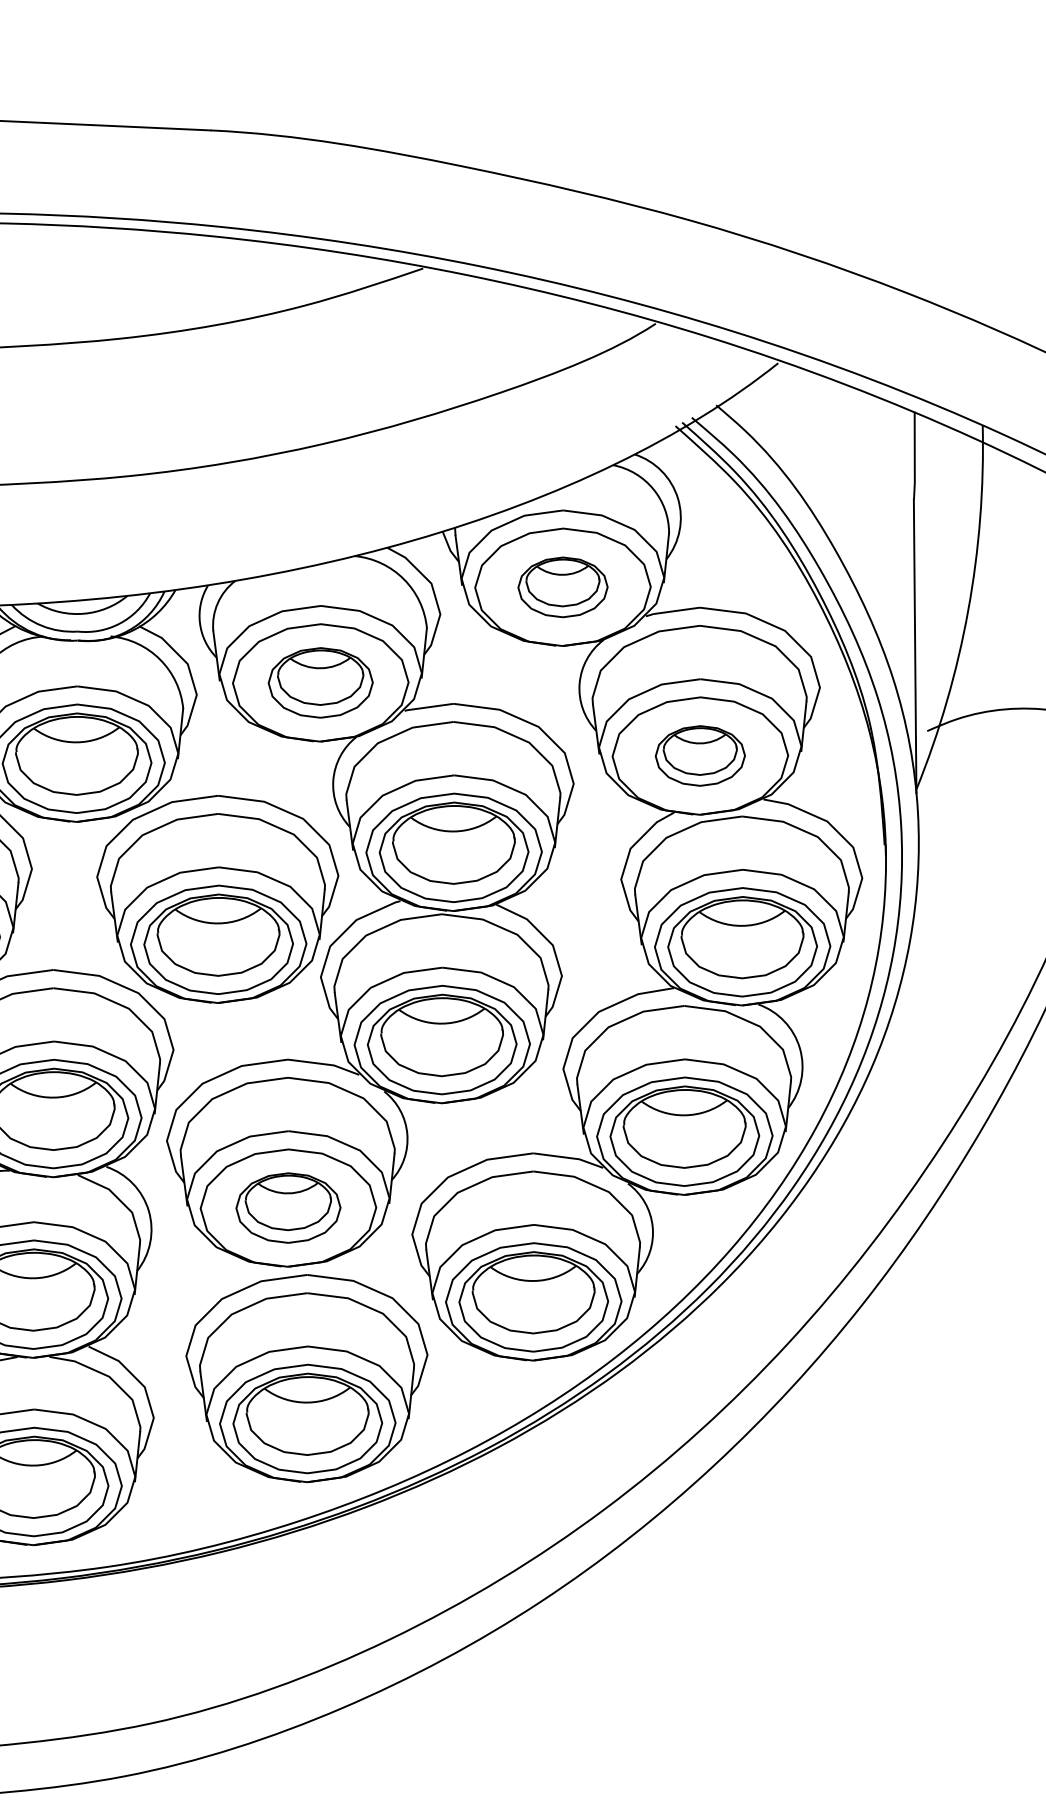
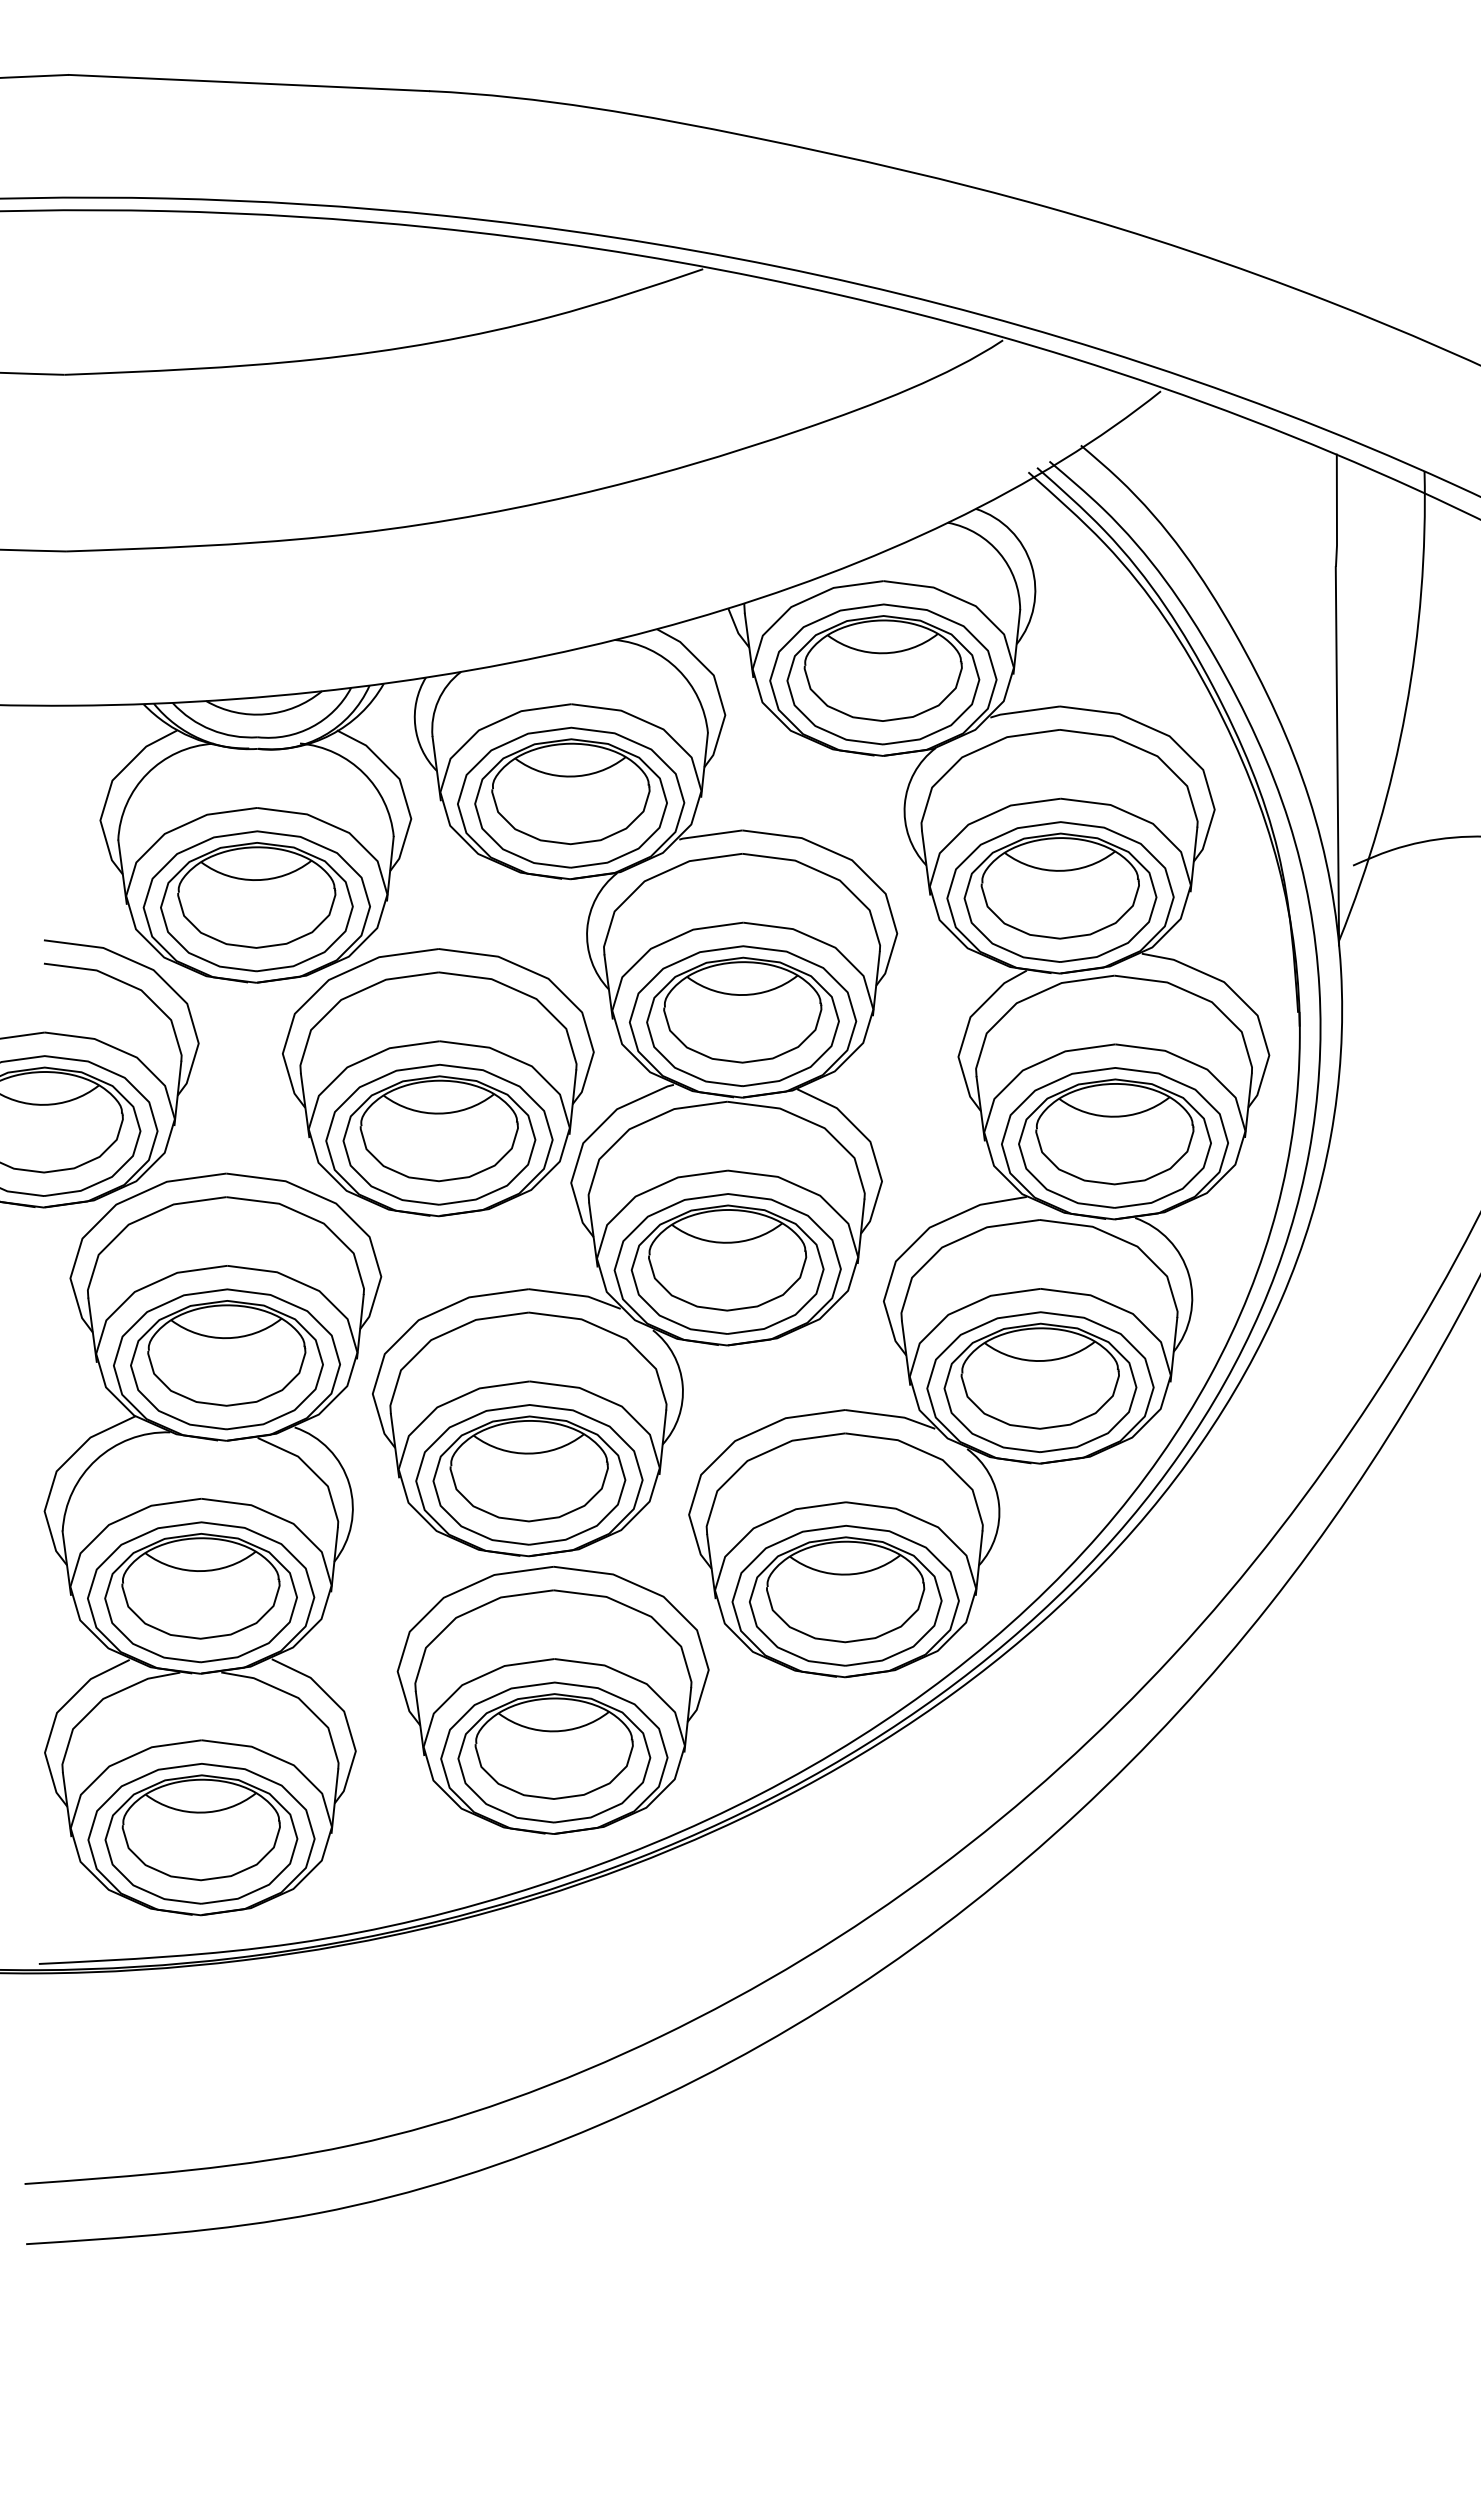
part: (563, 587) -> (883, 680), size x1.67
part: (320, 682) -> (570, 803), size x1.43
part: (700, 755) -> (1060, 897), size x1.67
part: (288, 1208) -> (529, 1480), size x1.43

